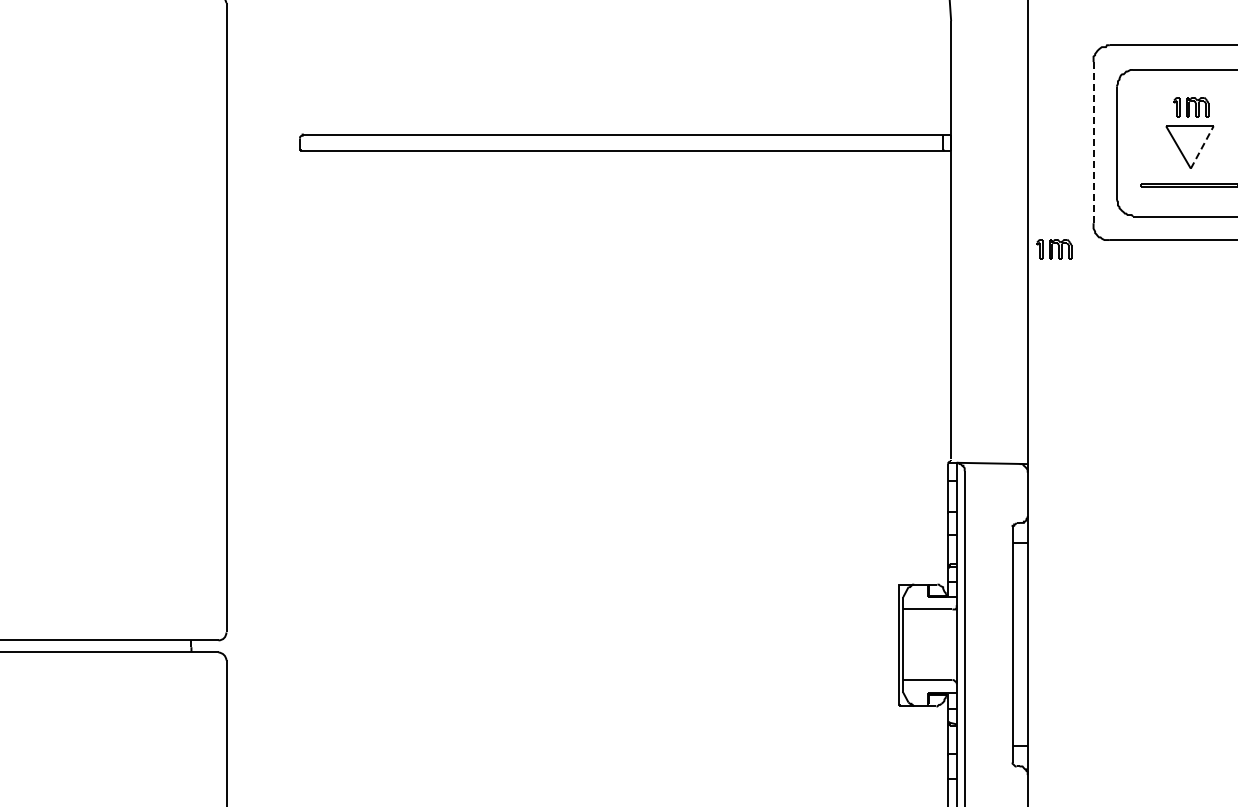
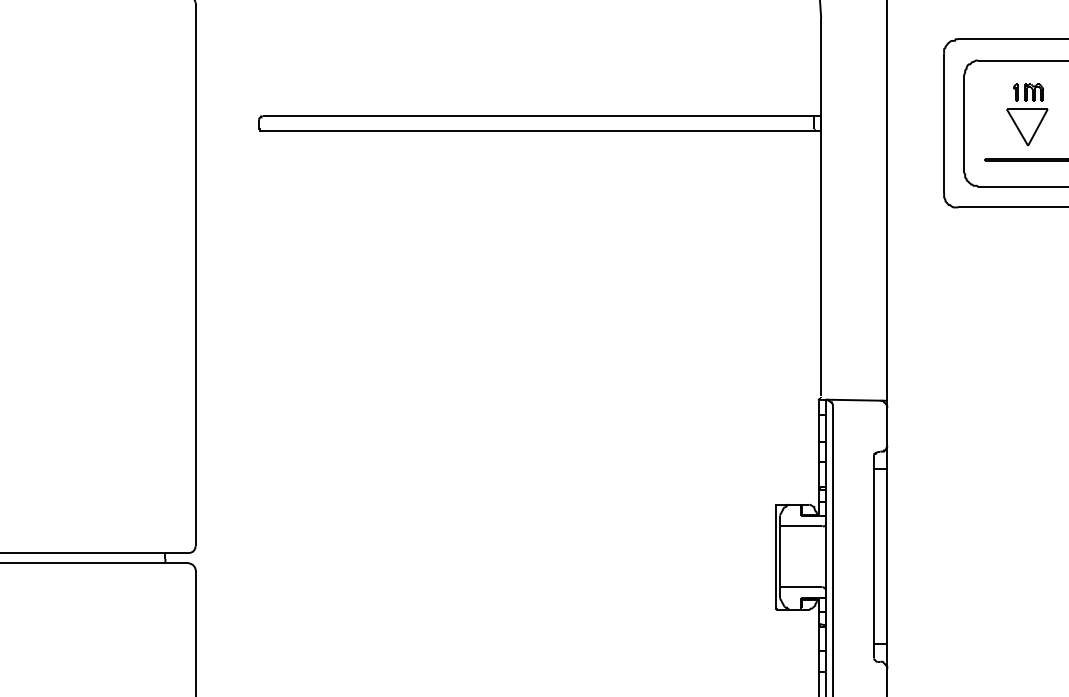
line: (1093, 142) -> (944, 123), dashed -> solid
line: (1202, 147) -> (1038, 127), dashed -> solid
part: (1054, 249) -> (910, 215), removed

